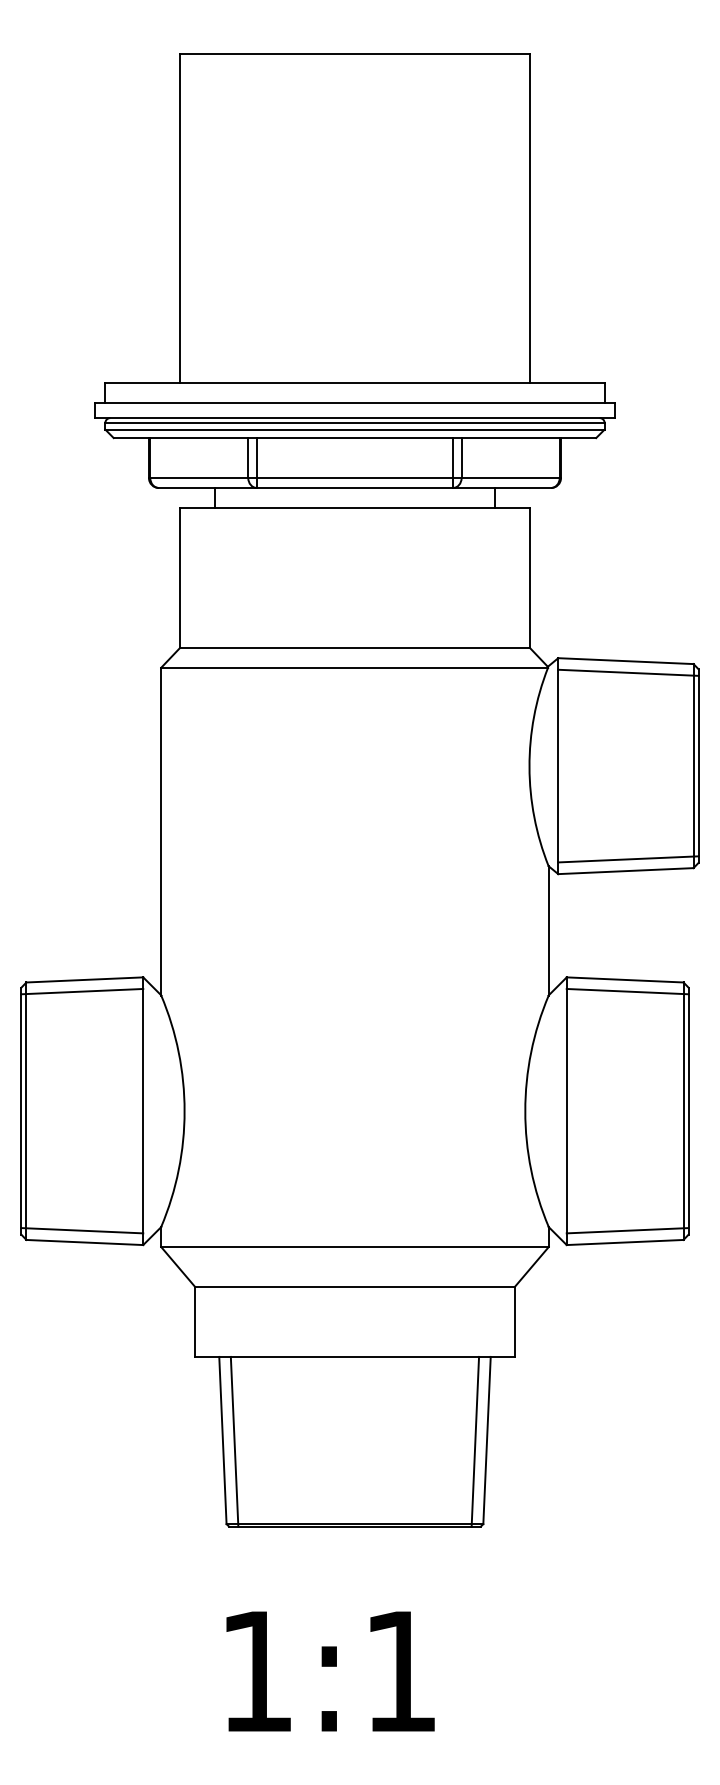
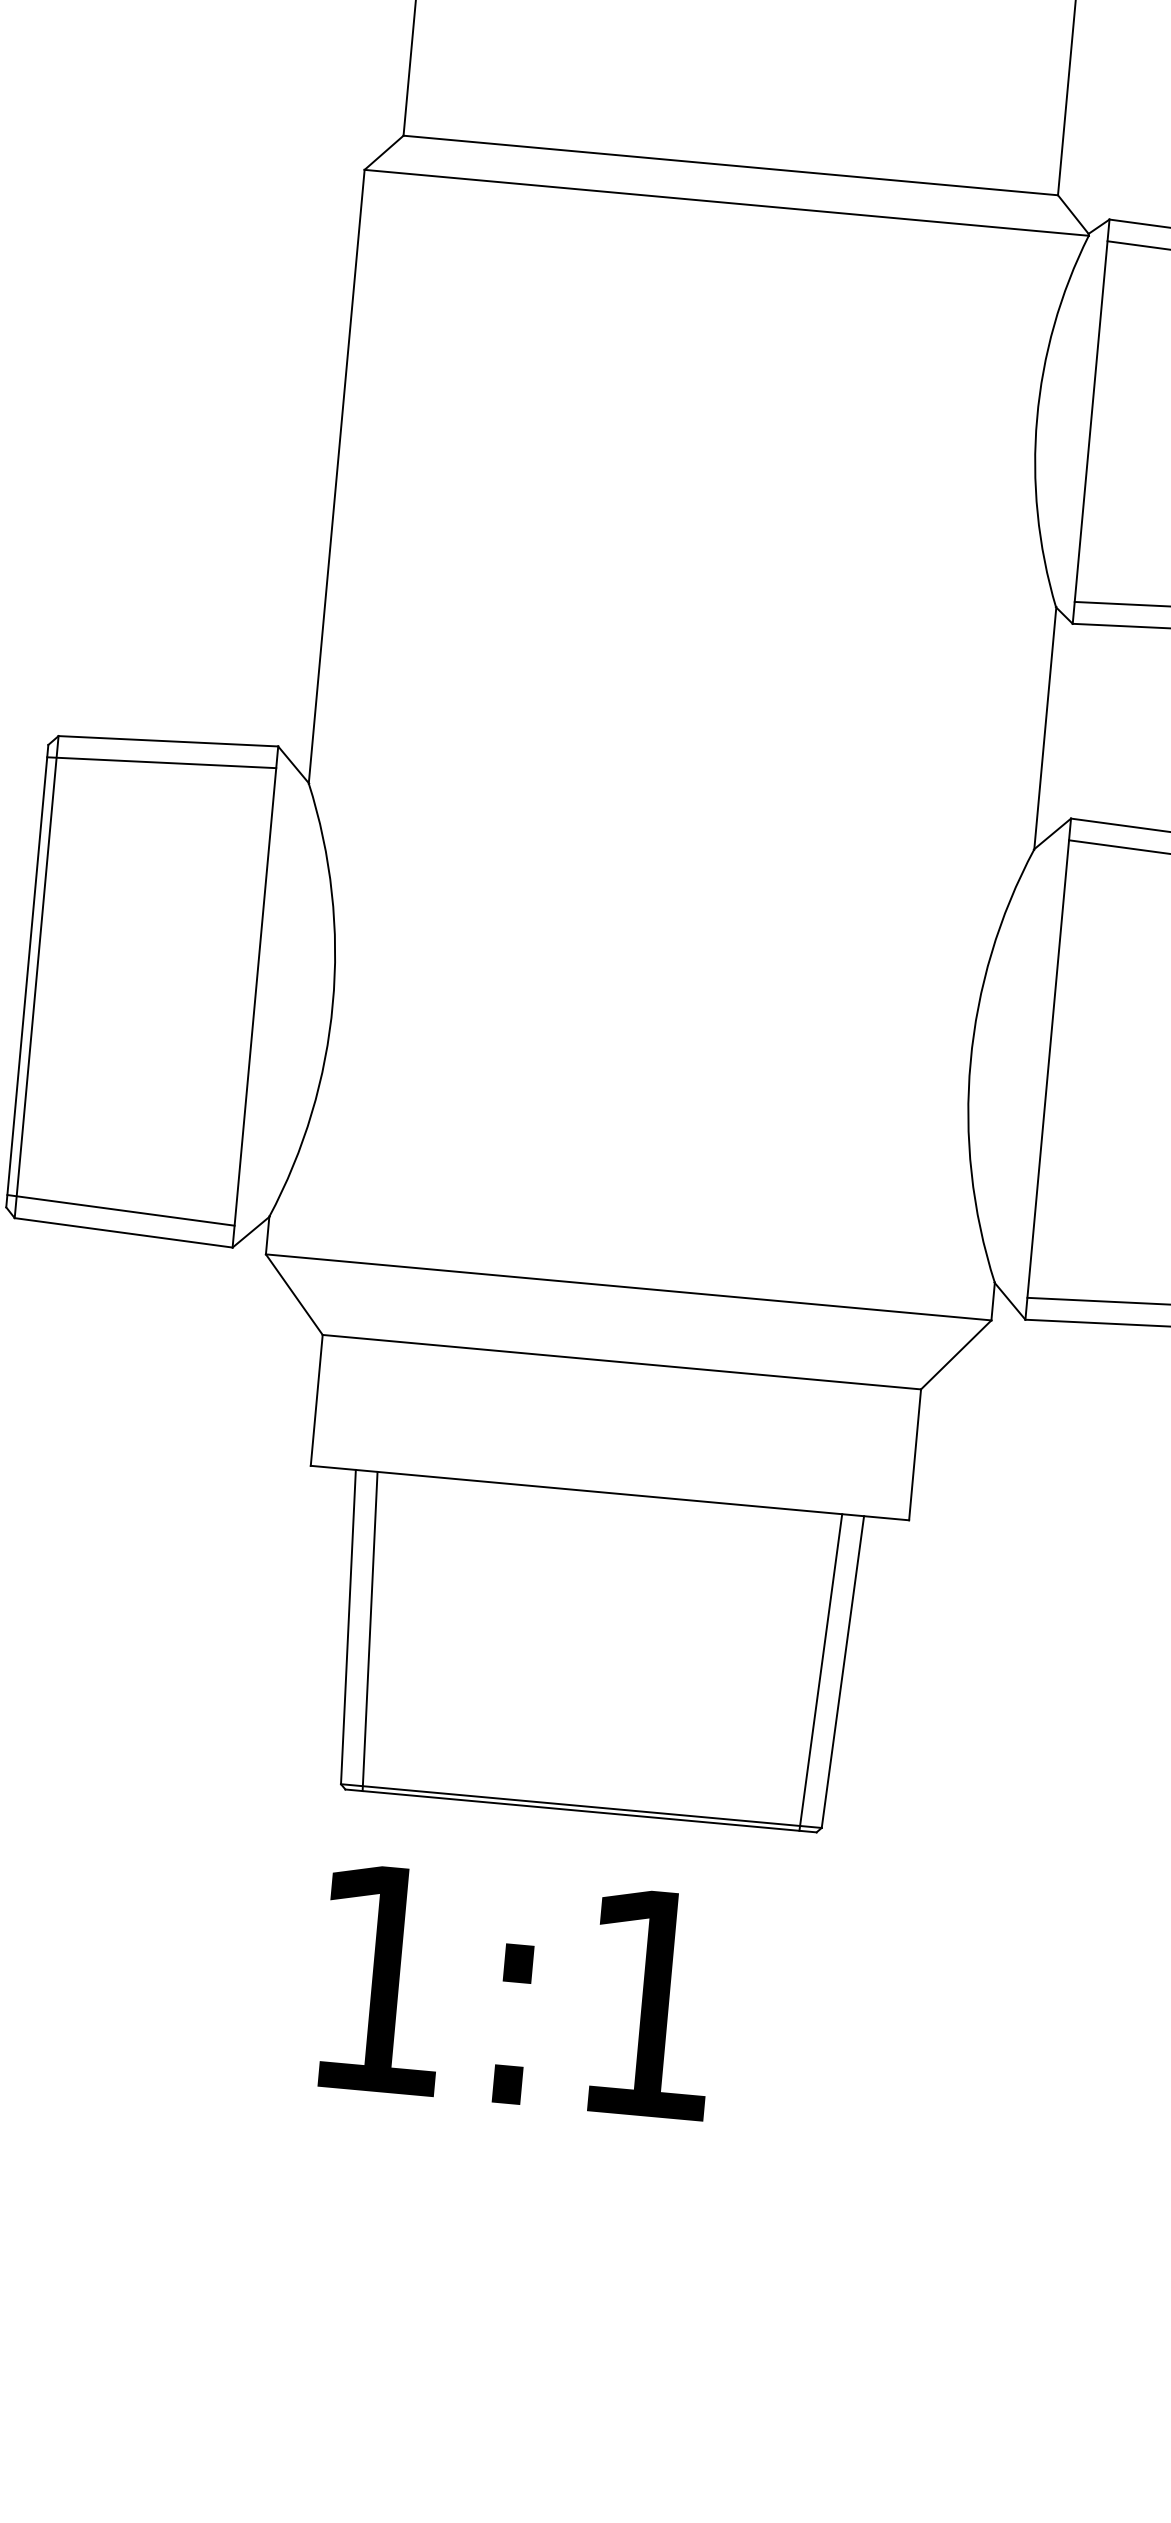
text: (330, 1671) -> (518, 1991), moved

